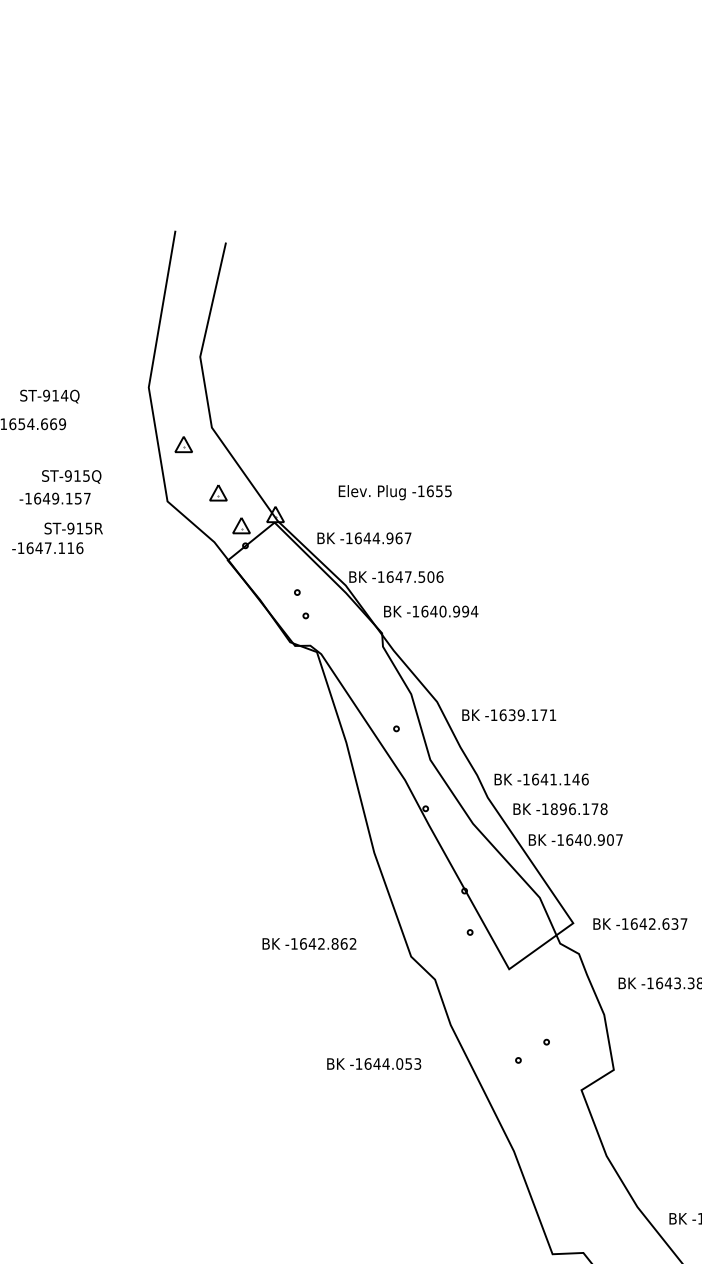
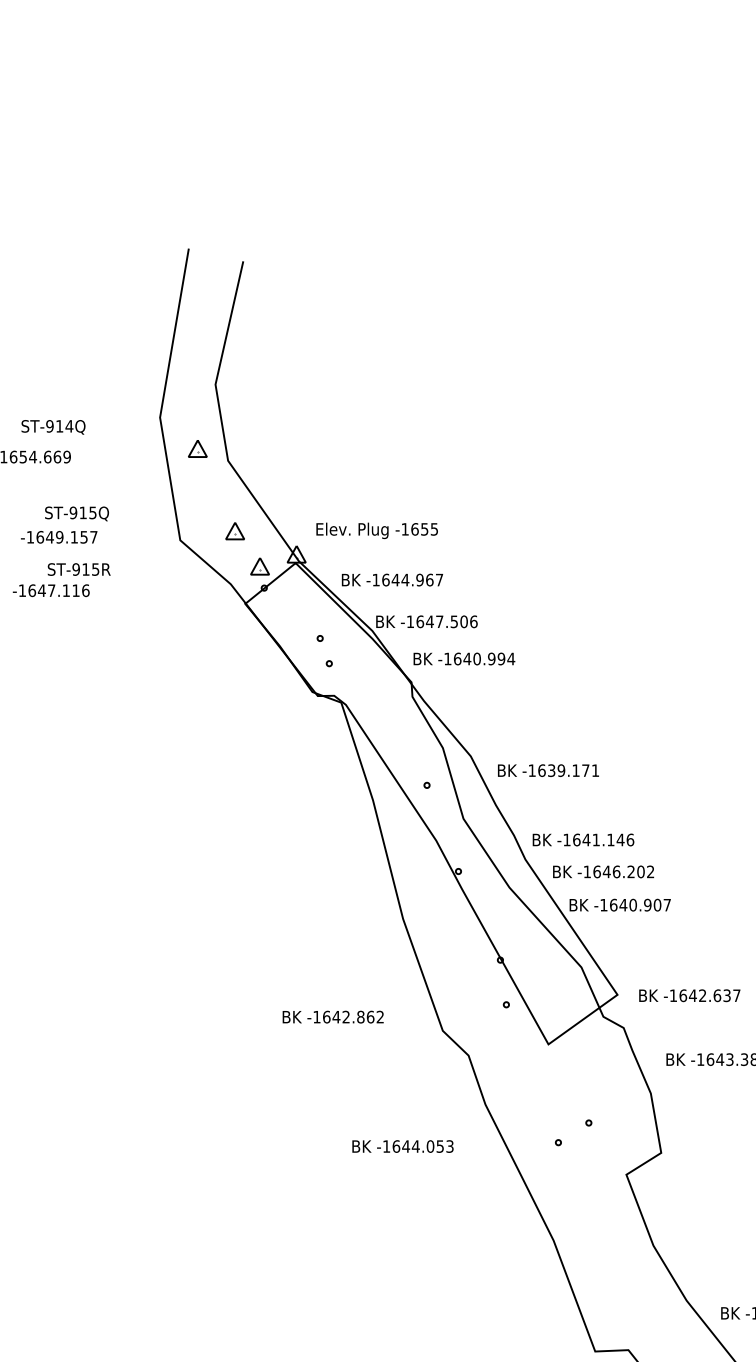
part: (183, 444) -> (197, 448), moved
text: (394, 492) -> (376, 530), moved
text: (578, 809) -> (623, 872), -1896.178 -> -1646.202

